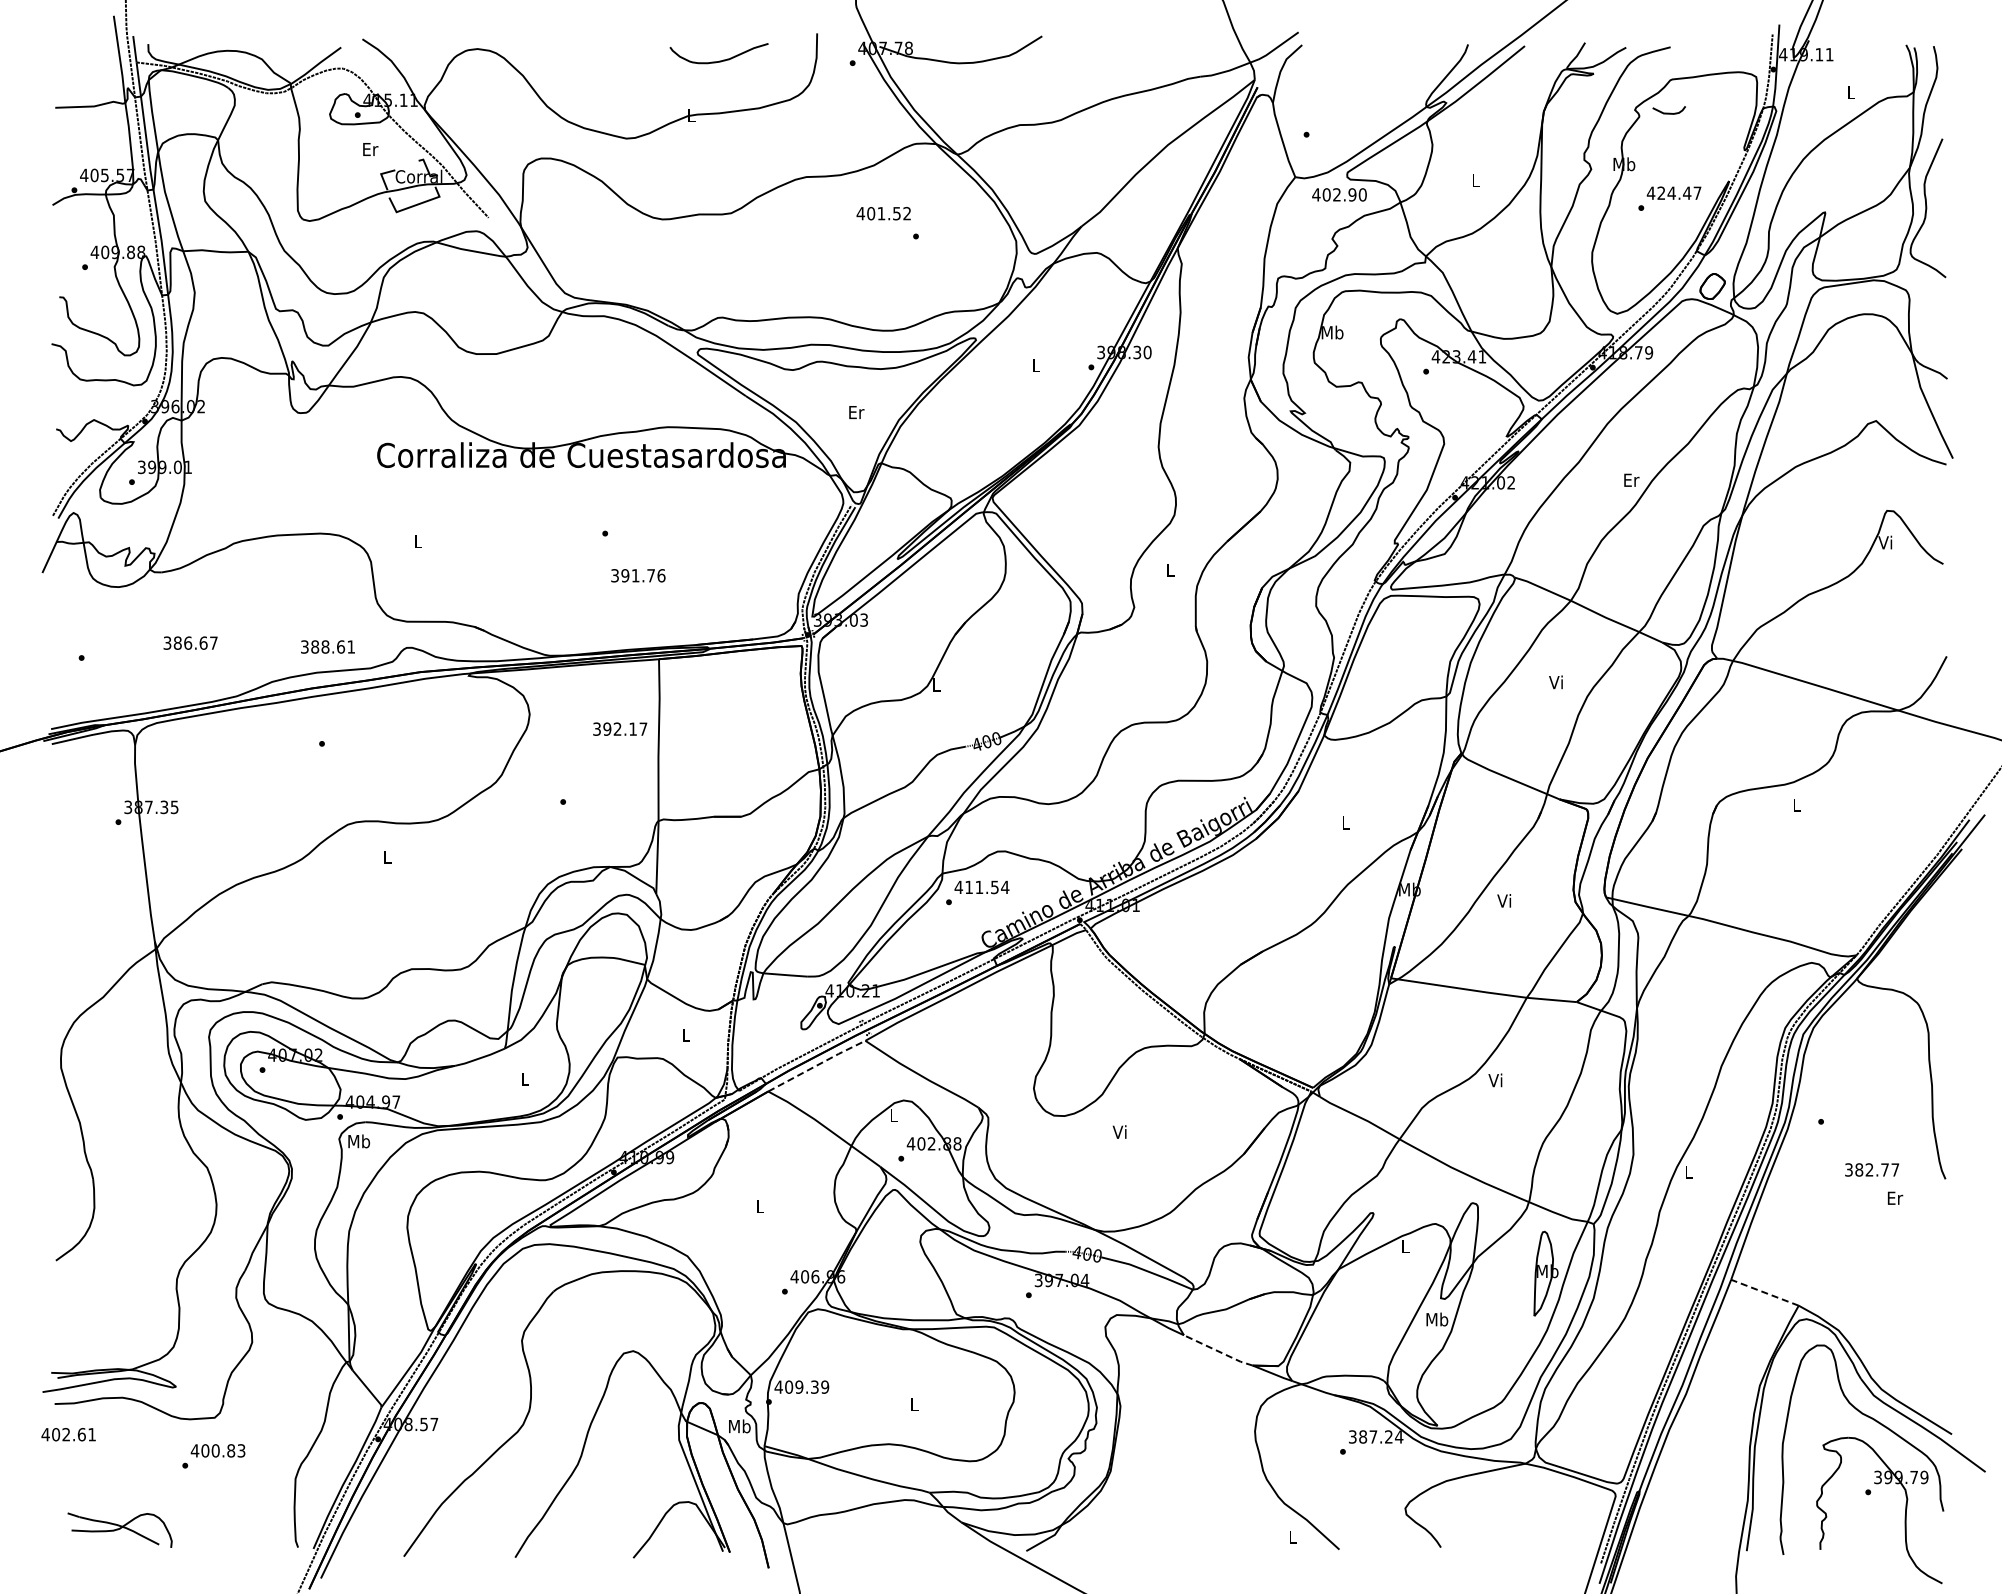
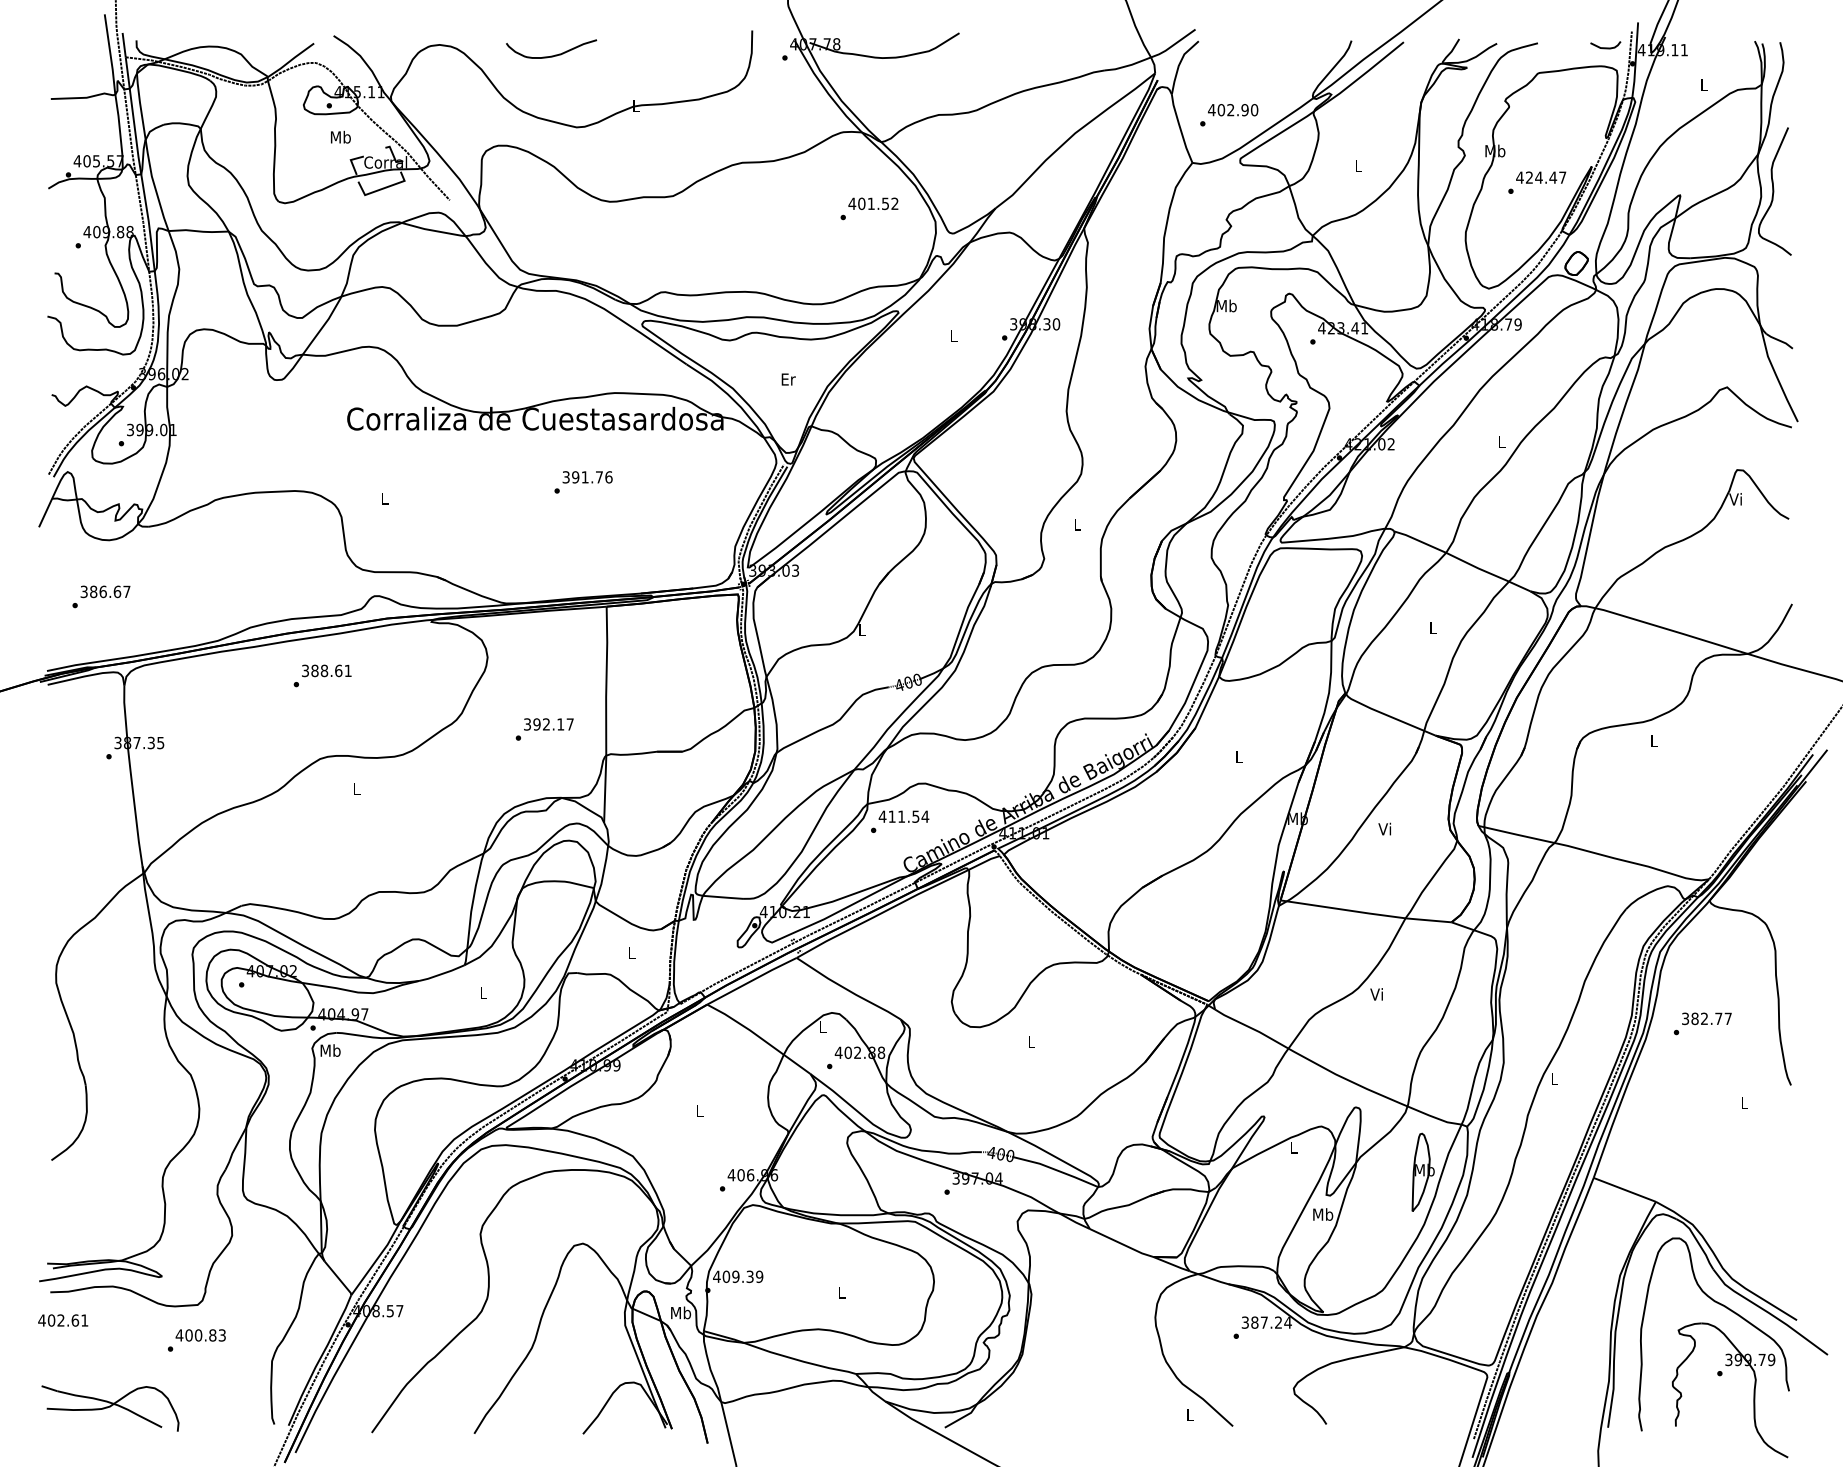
curve: (719, 60) -> (551, 55), moved
curve: (1668, 112) -> (1605, 47), moved
text: (370, 149) -> (341, 137), Er -> Mb
text: (1339, 194) -> (1233, 109), moved
text: (883, 213) -> (873, 203), moved
text: (1631, 479) -> (1501, 441), Er -> L
text: (638, 575) -> (587, 477), moved
text: (190, 642) -> (105, 591), moved
text: (327, 646) -> (326, 670), moved
text: (1555, 682) -> (1431, 628), Vi -> L
text: (620, 728) -> (549, 723), moved
line: (817, 1065) -> (752, 980), dashed -> solid
text: (1119, 1131) -> (1030, 1041), Vi -> L
text: (1871, 1169) -> (1706, 1018), moved
text: (1895, 1197) -> (1744, 1102), Er -> L
line: (1764, 1292) -> (1624, 1189), dashed -> solid
line: (1218, 1351) -> (1121, 1243), dashed -> solid
part: (119, 1530) -> (109, 1408), size x1.43

